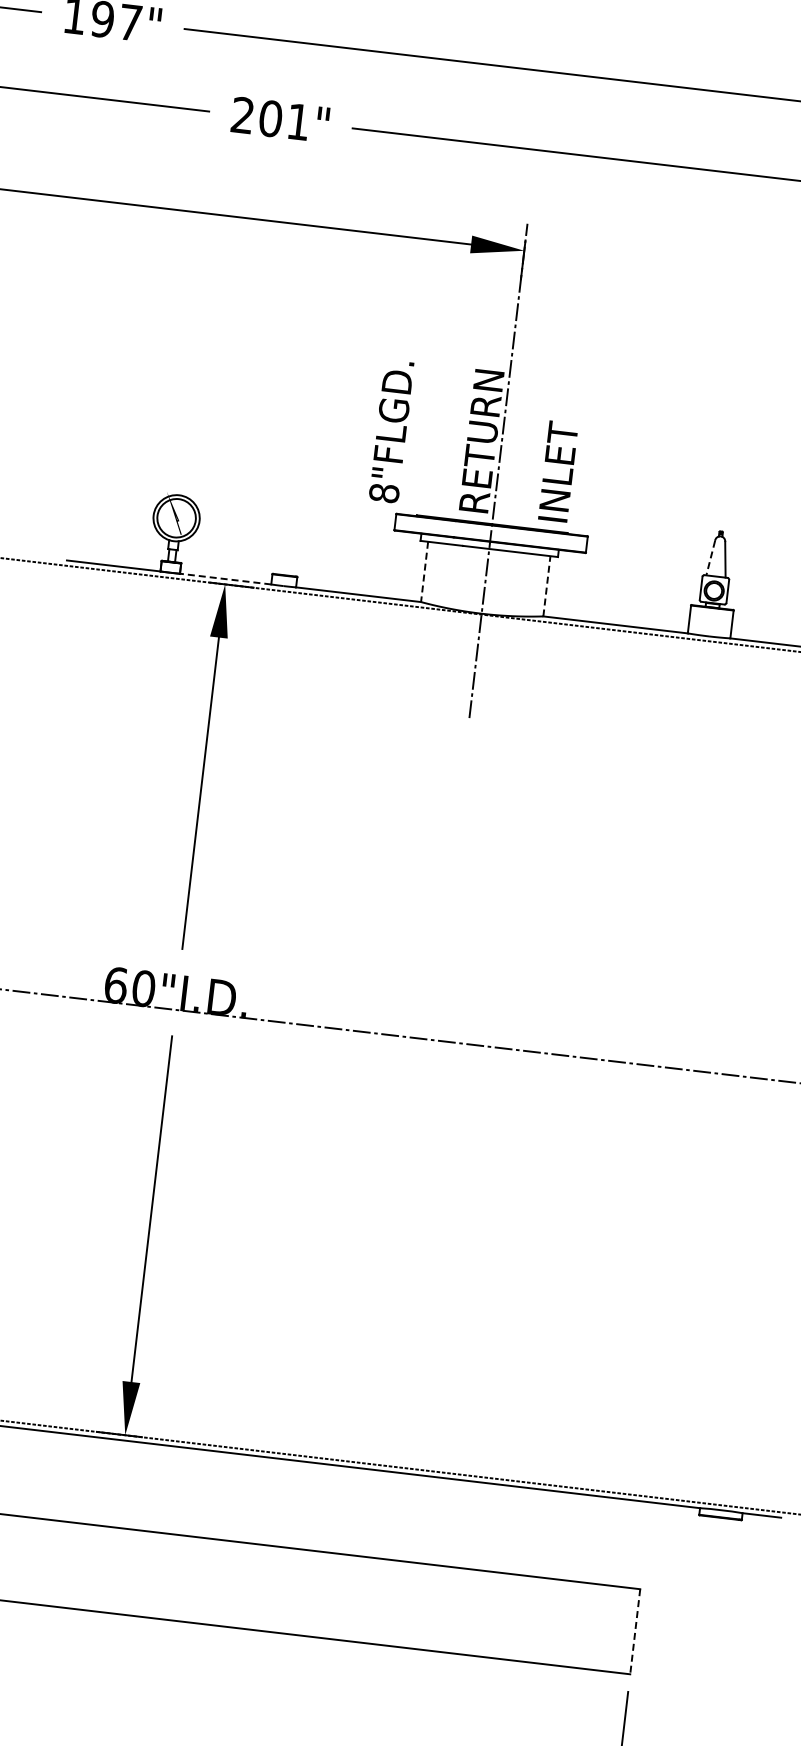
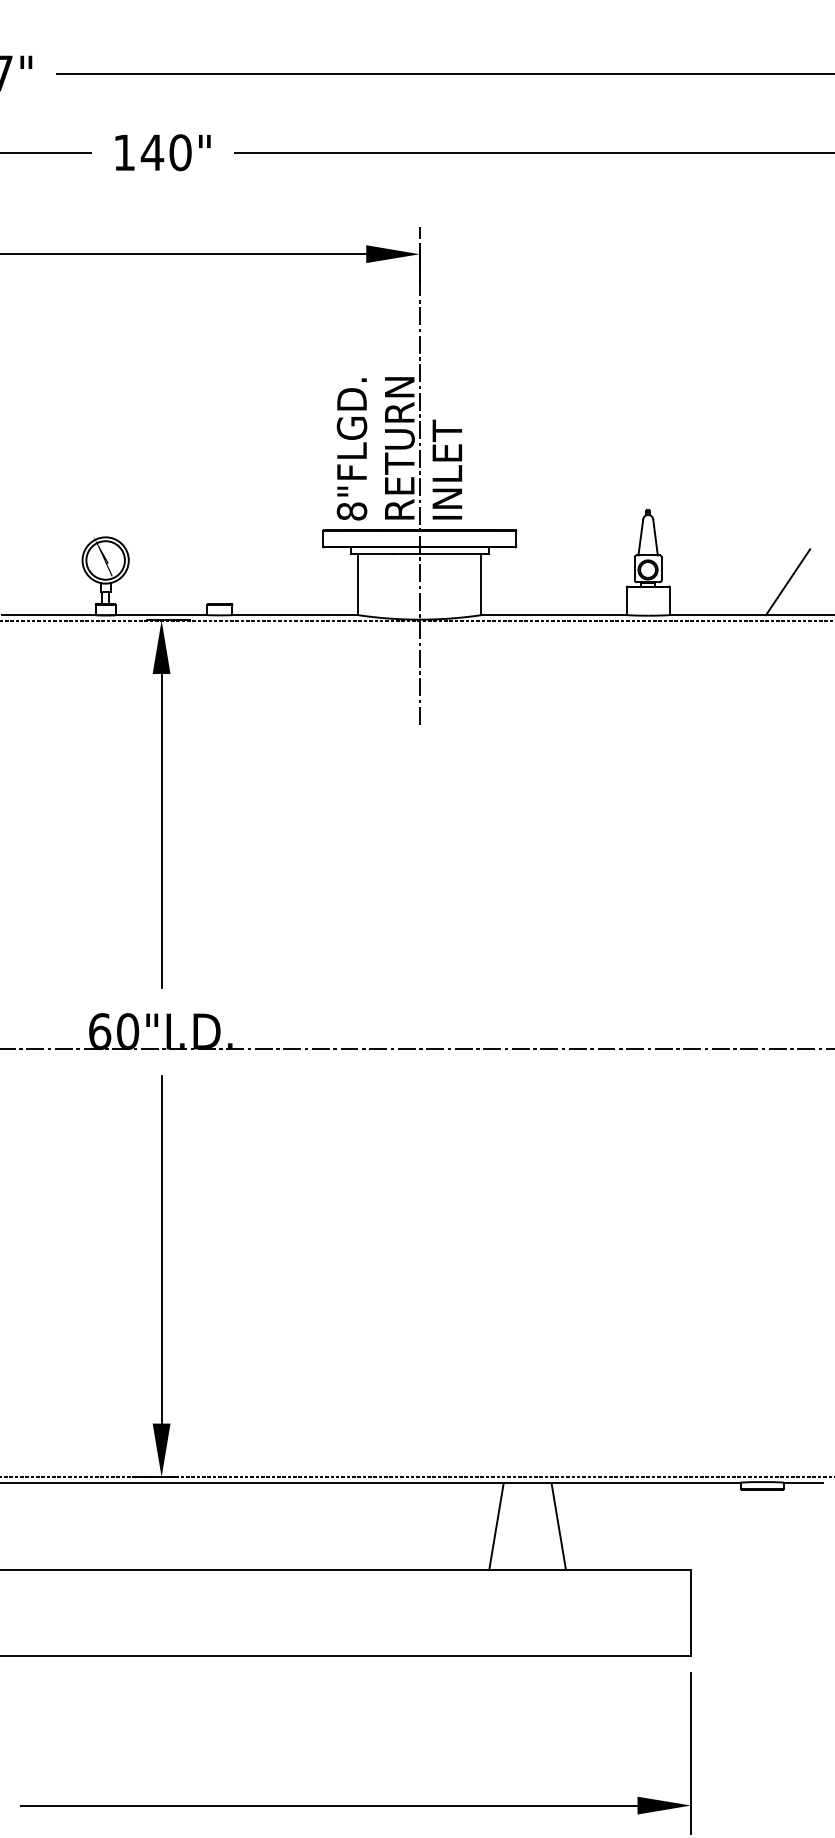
text: (270, 118) -> (152, 152), 201" -> 140"
text: (391, 431) -> (351, 449), moved
text: (558, 471) -> (447, 469), moved
line: (710, 557) -> (640, 537), dashed -> solid
line: (424, 572) -> (358, 585), dashed -> solid
line: (225, 579) -> (161, 615), dashed -> solid
line: (547, 585) -> (481, 584), dashed -> solid
line: (451, 1524) -> (496, 1527), added
line: (513, 1531) -> (558, 1527), added
line: (635, 1631) -> (691, 1612), dashed -> solid

